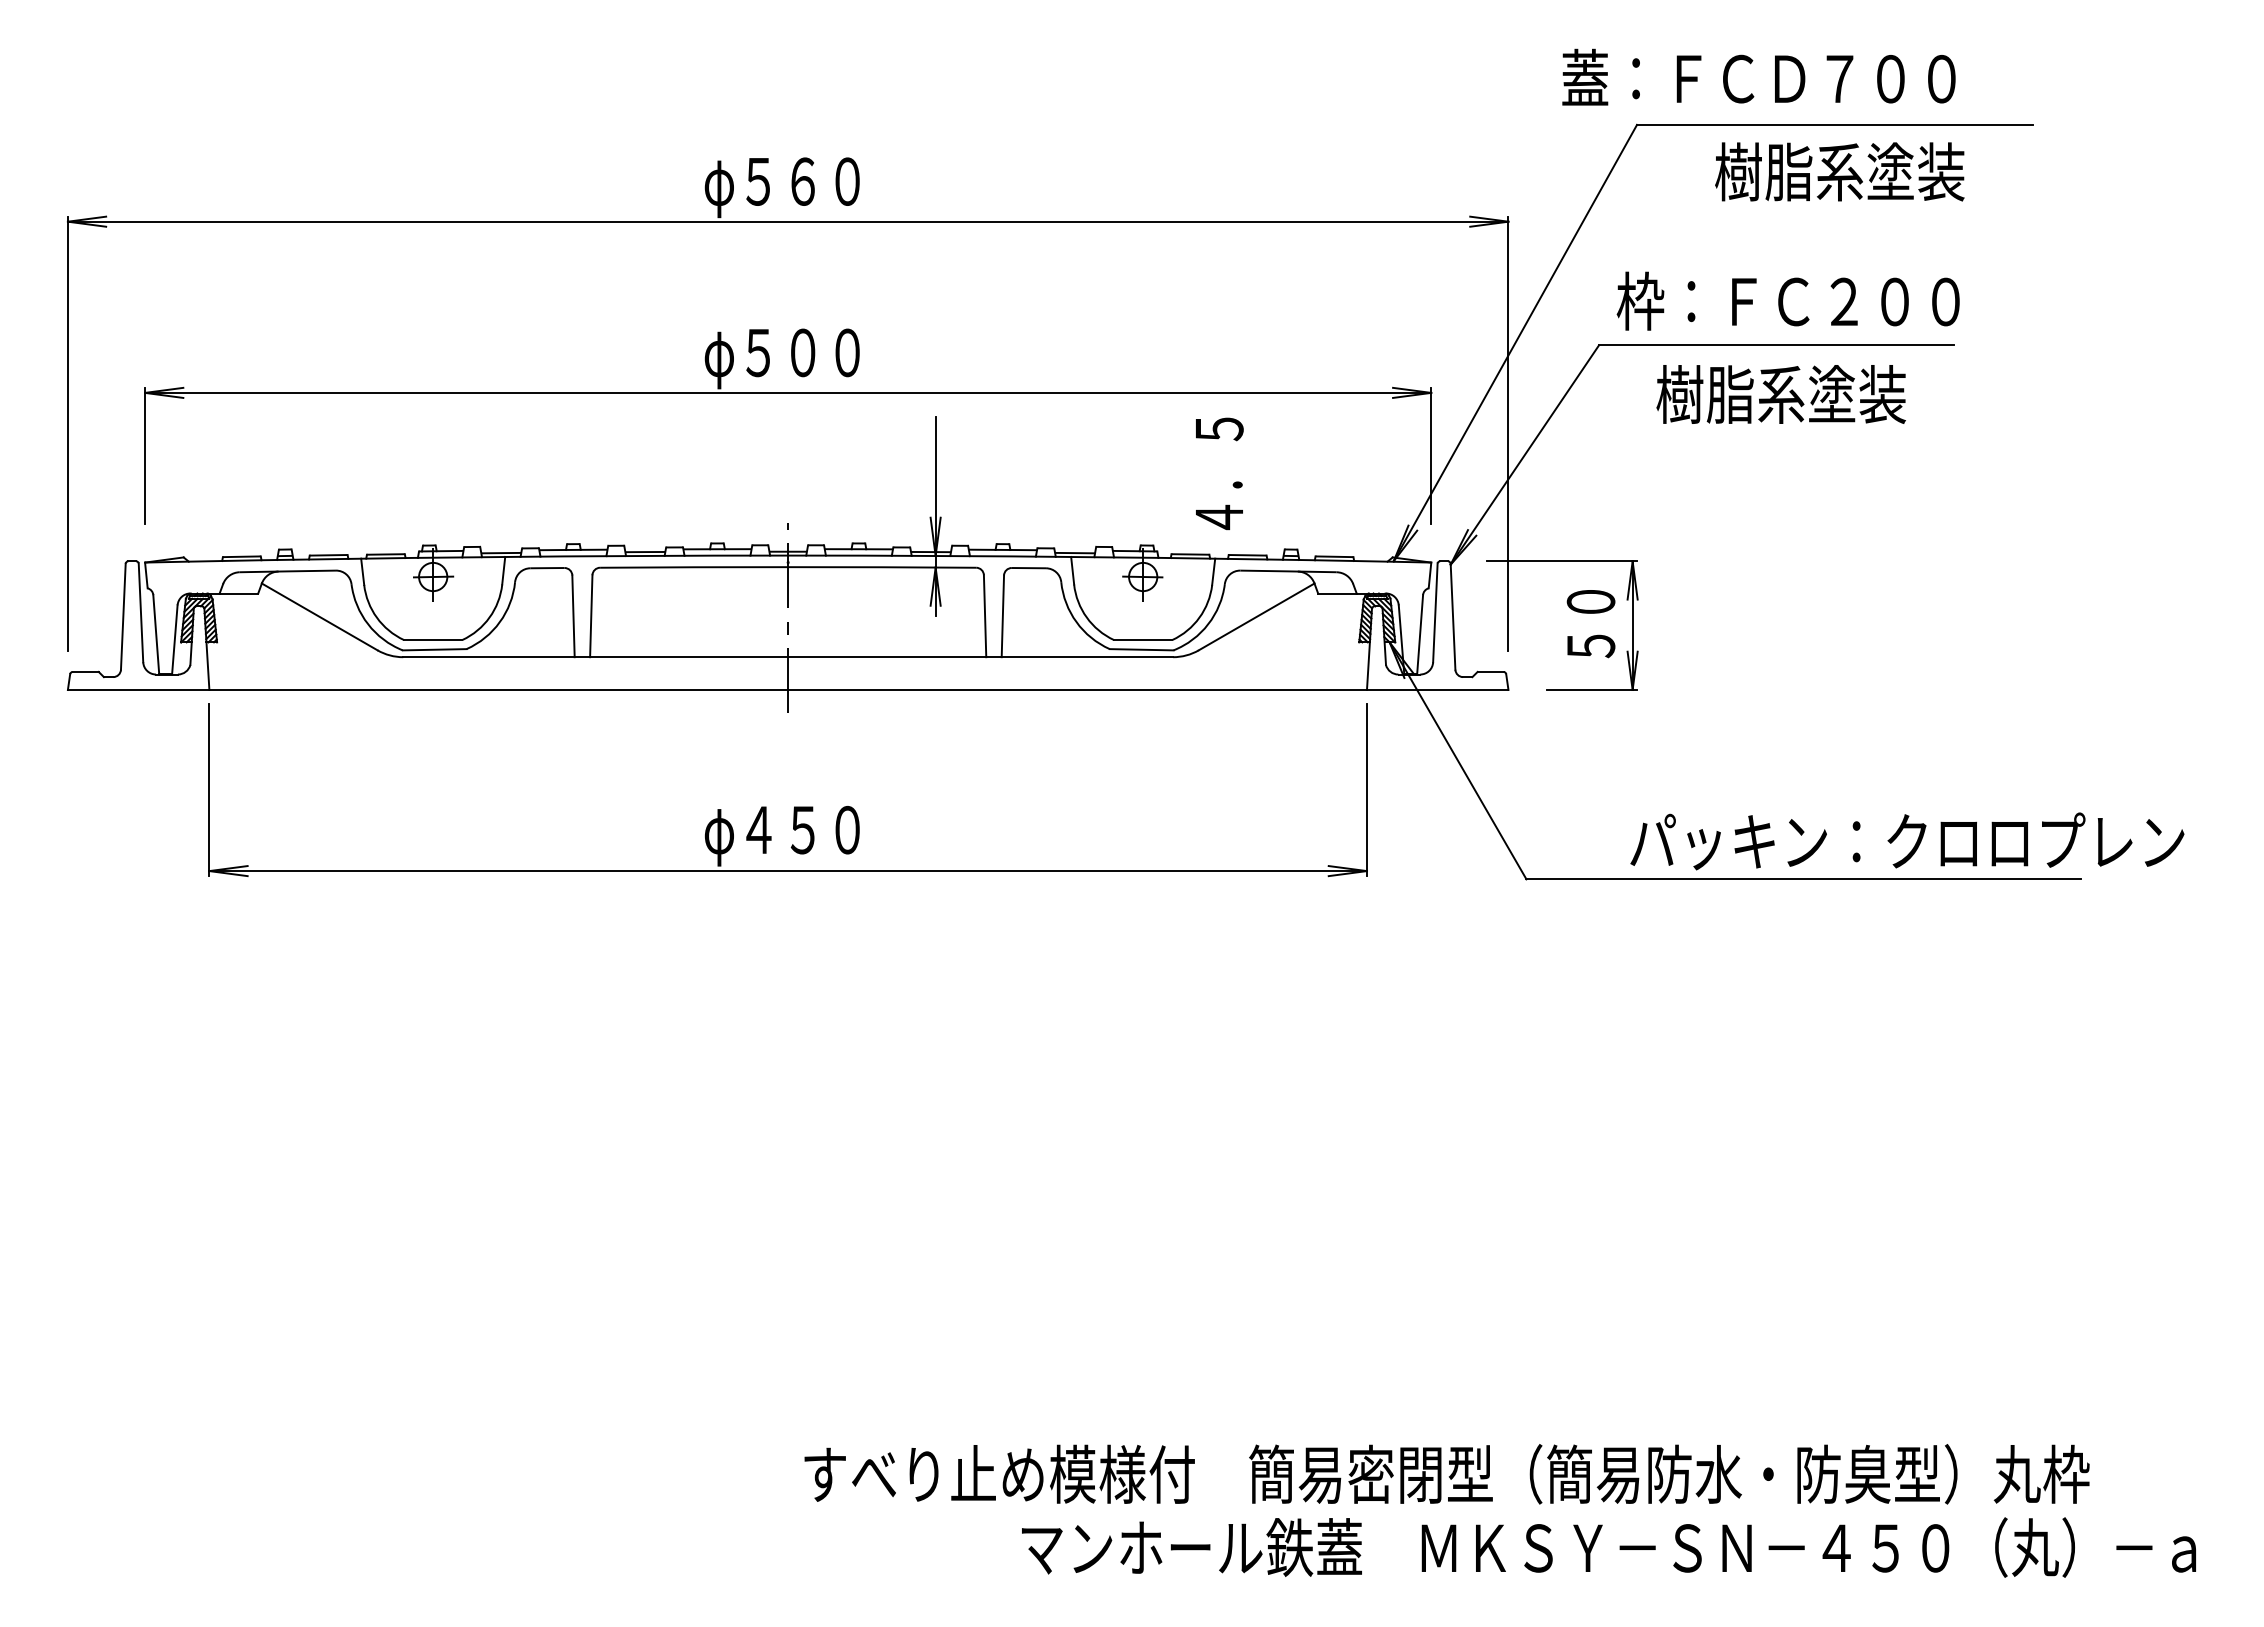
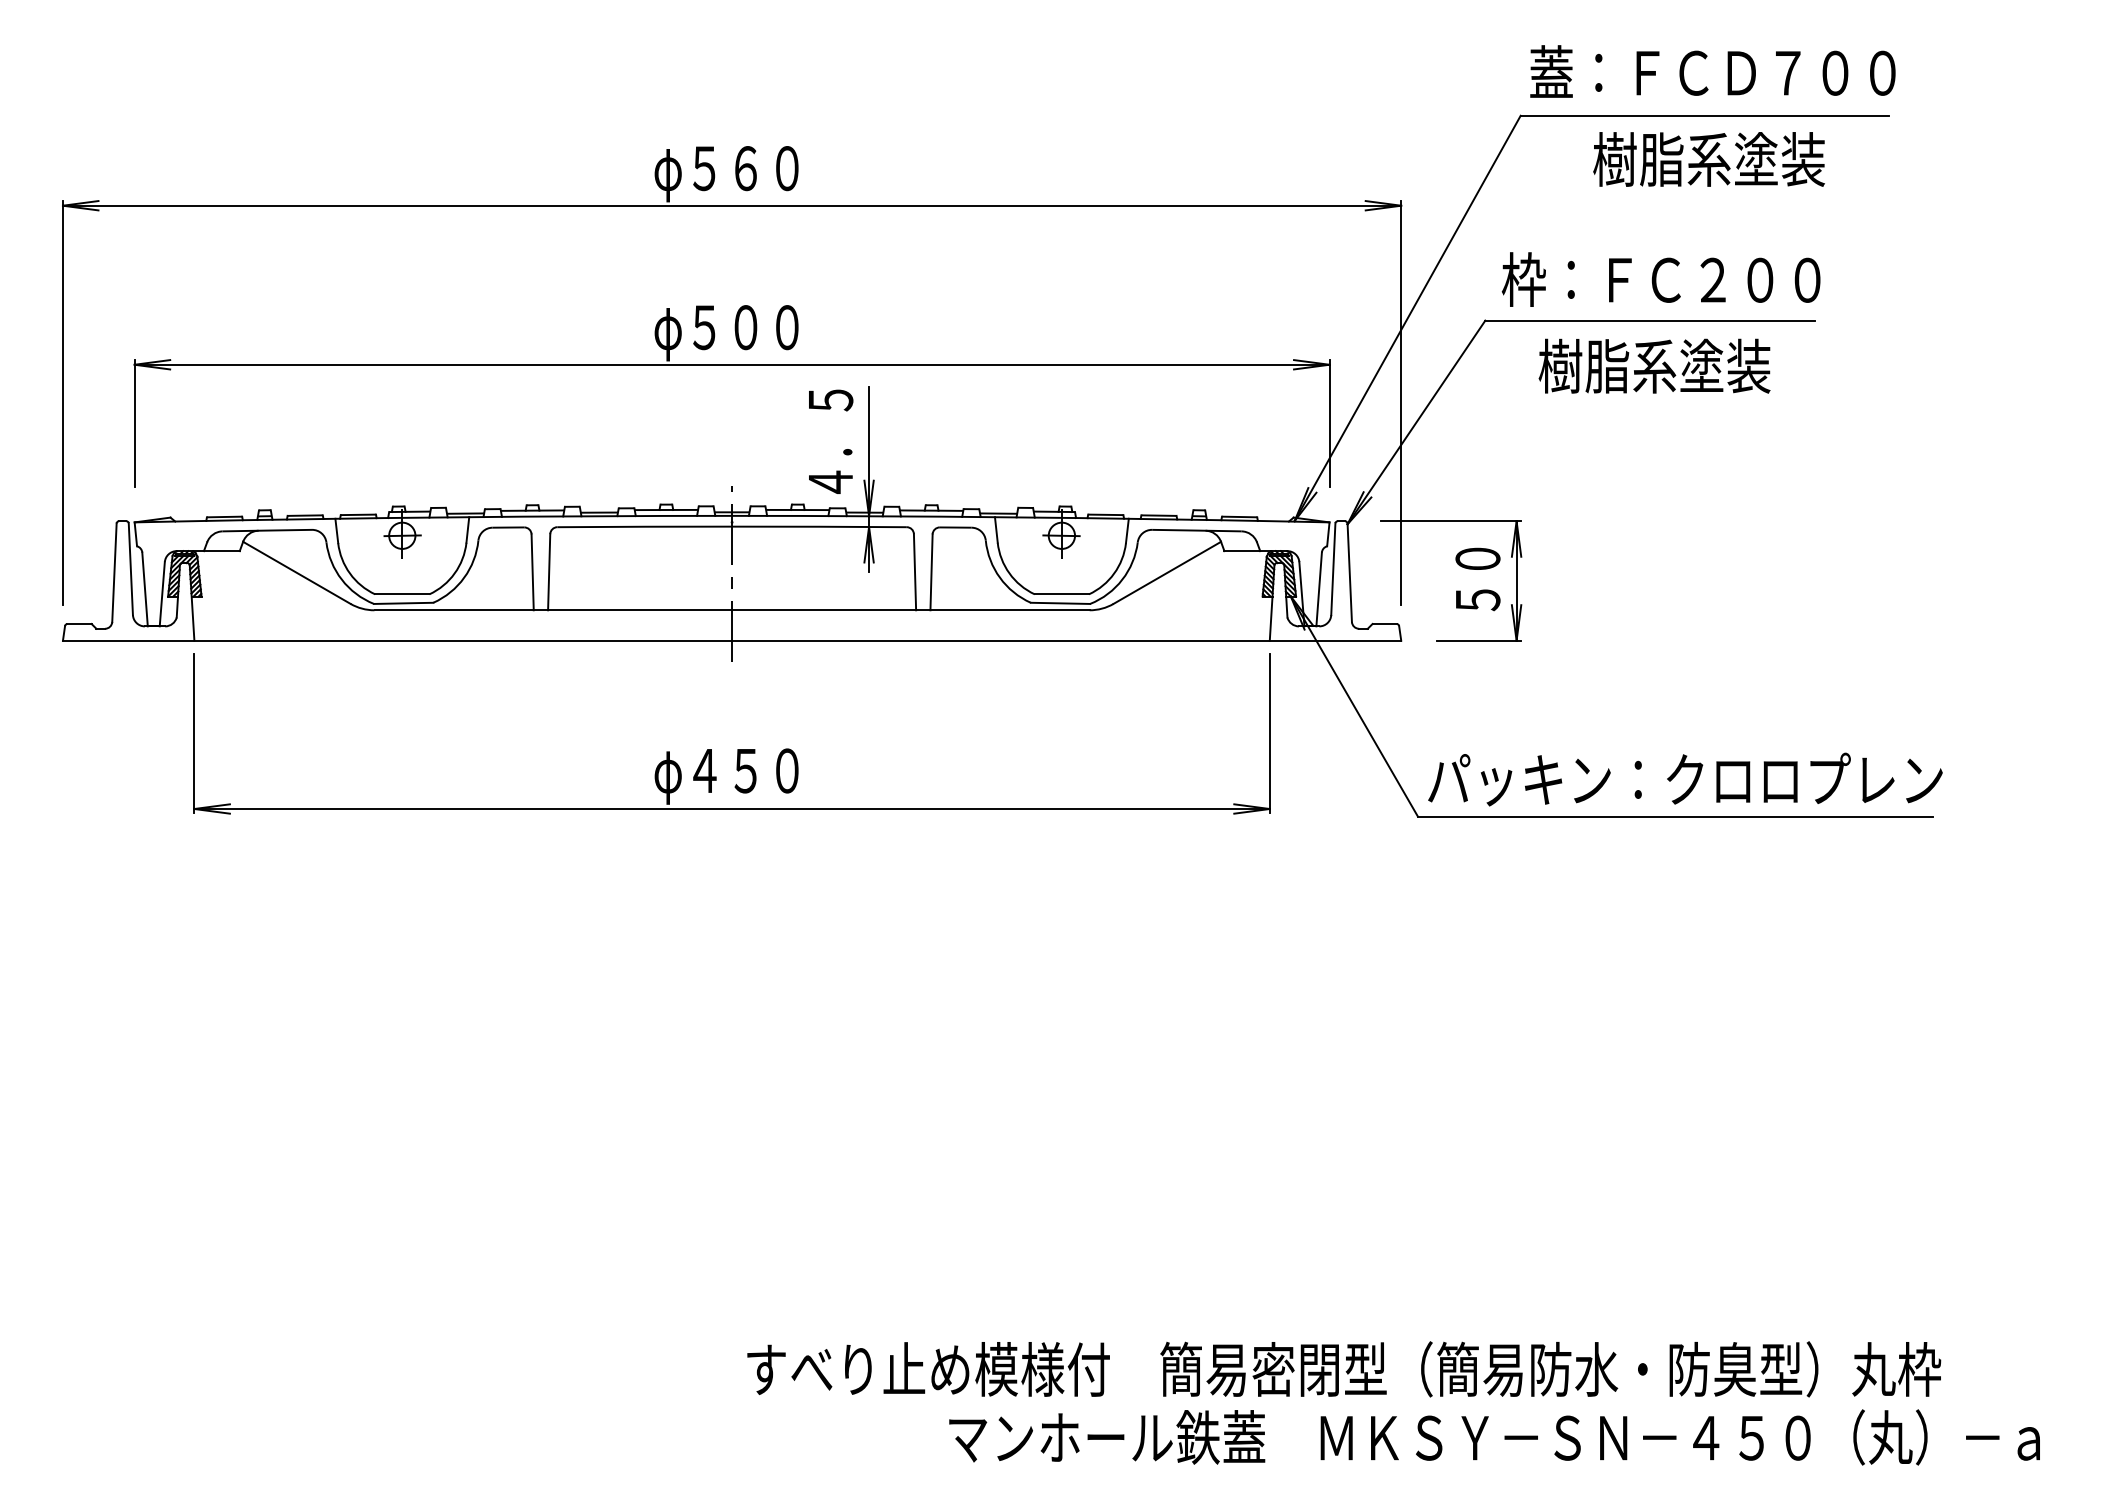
text: (1758, 76) -> (1712, 70), moved
text: (1219, 473) -> (830, 441), moved
text: (1907, 841) -> (1685, 779), moved

